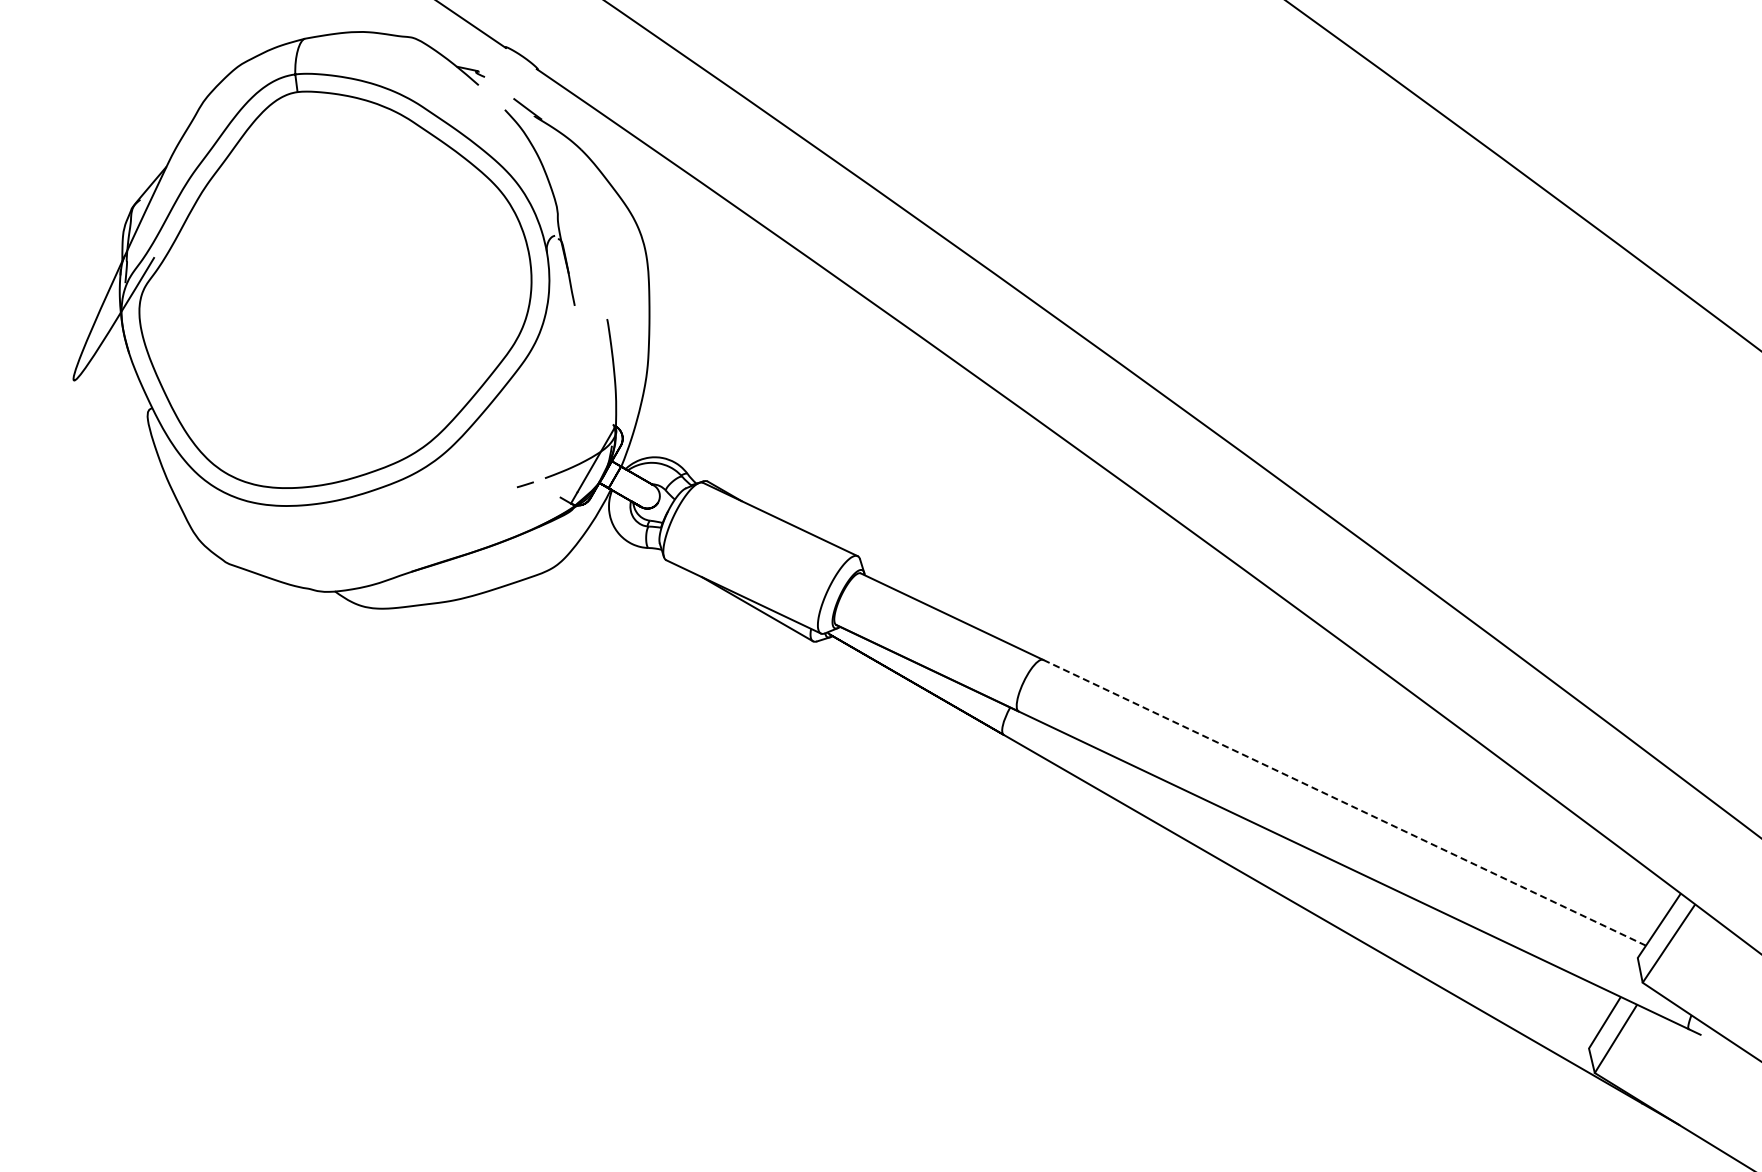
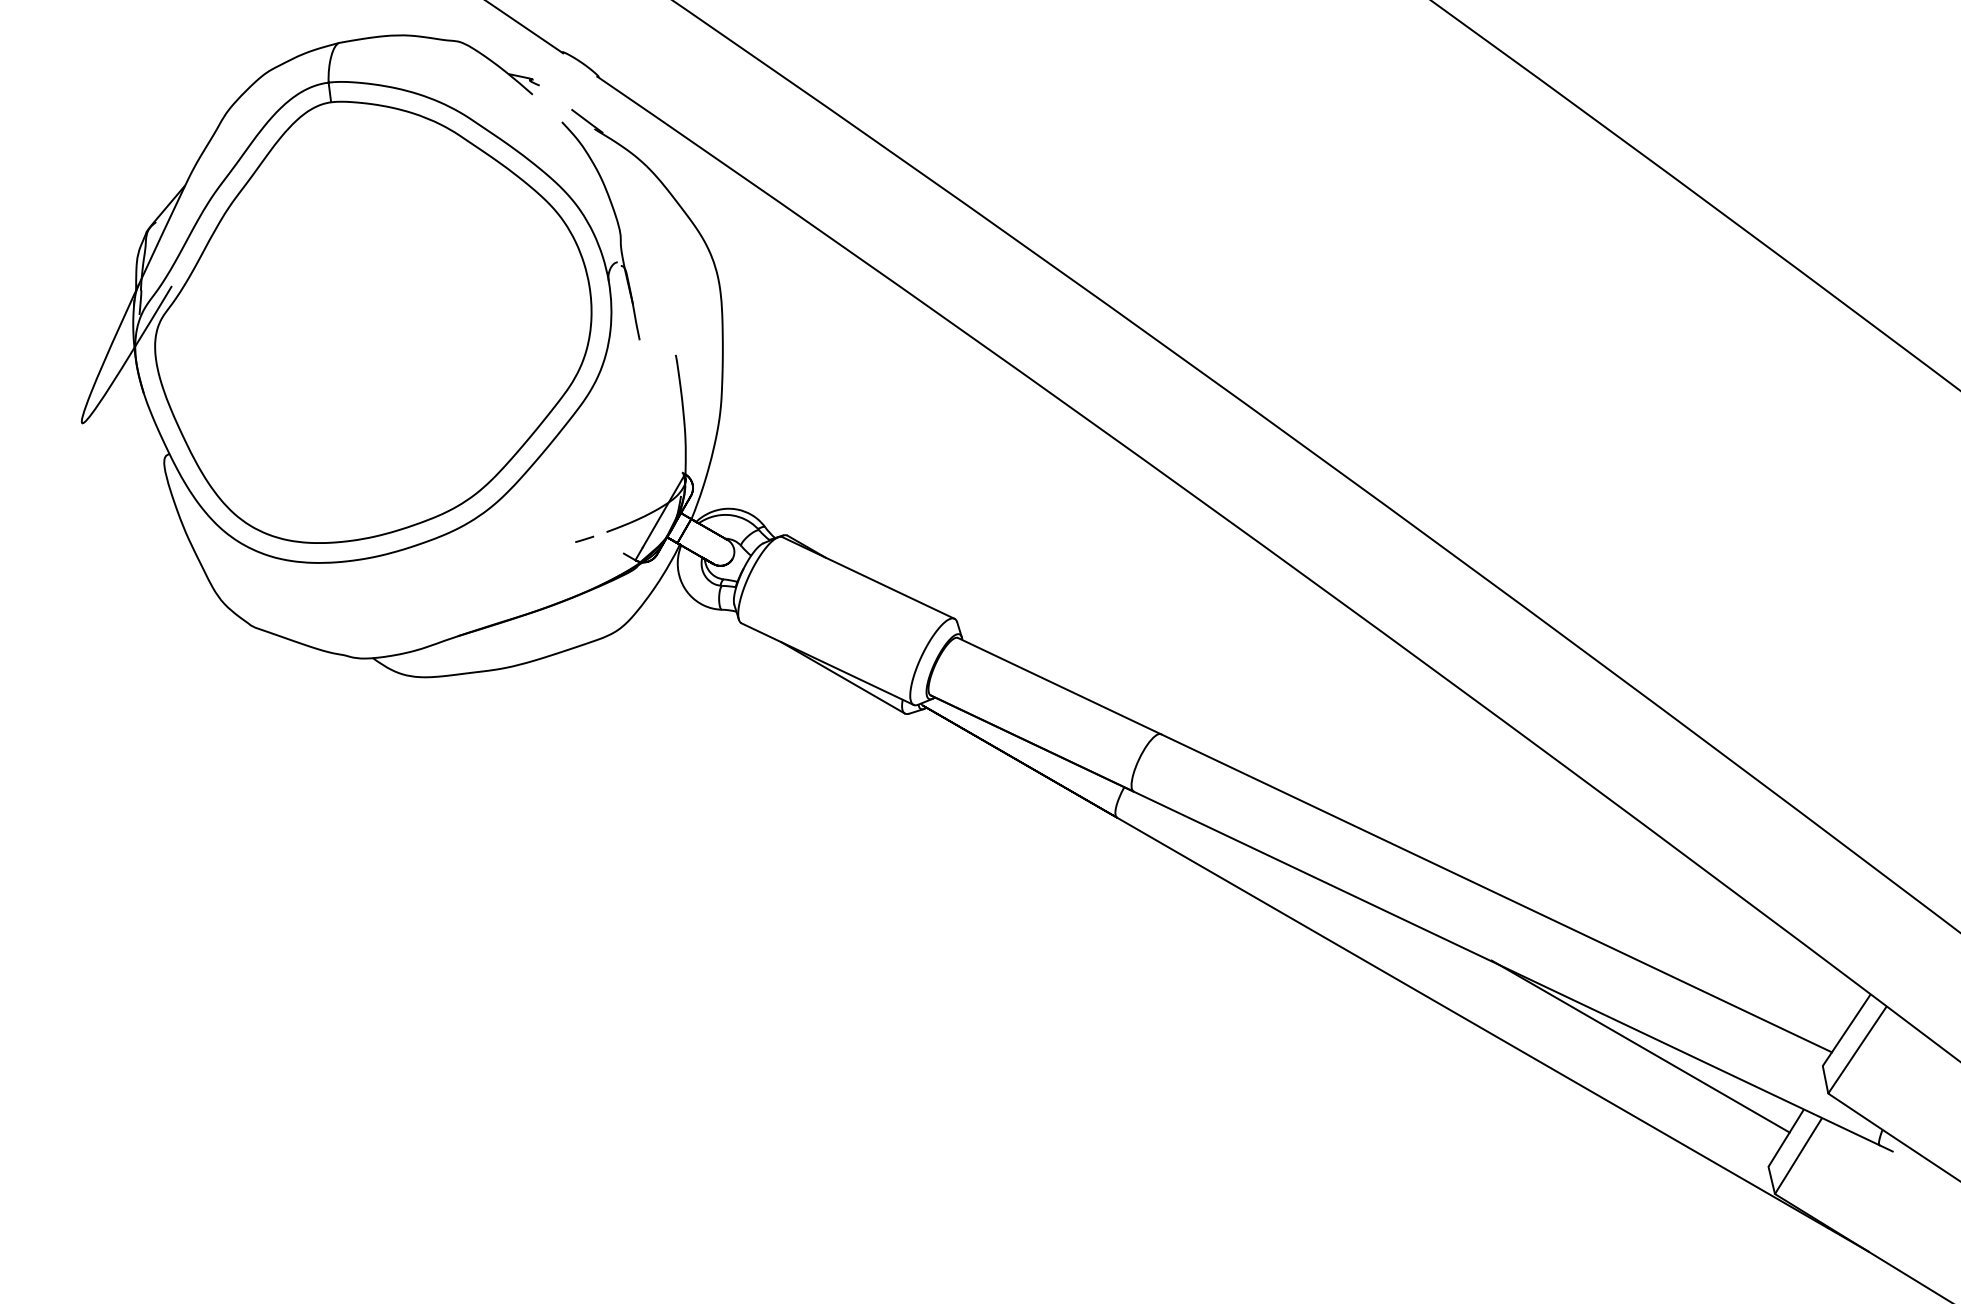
line: (1344, 802) -> (1496, 892), dashed -> solid
line: (1474, 940) -> (1641, 1046), added

